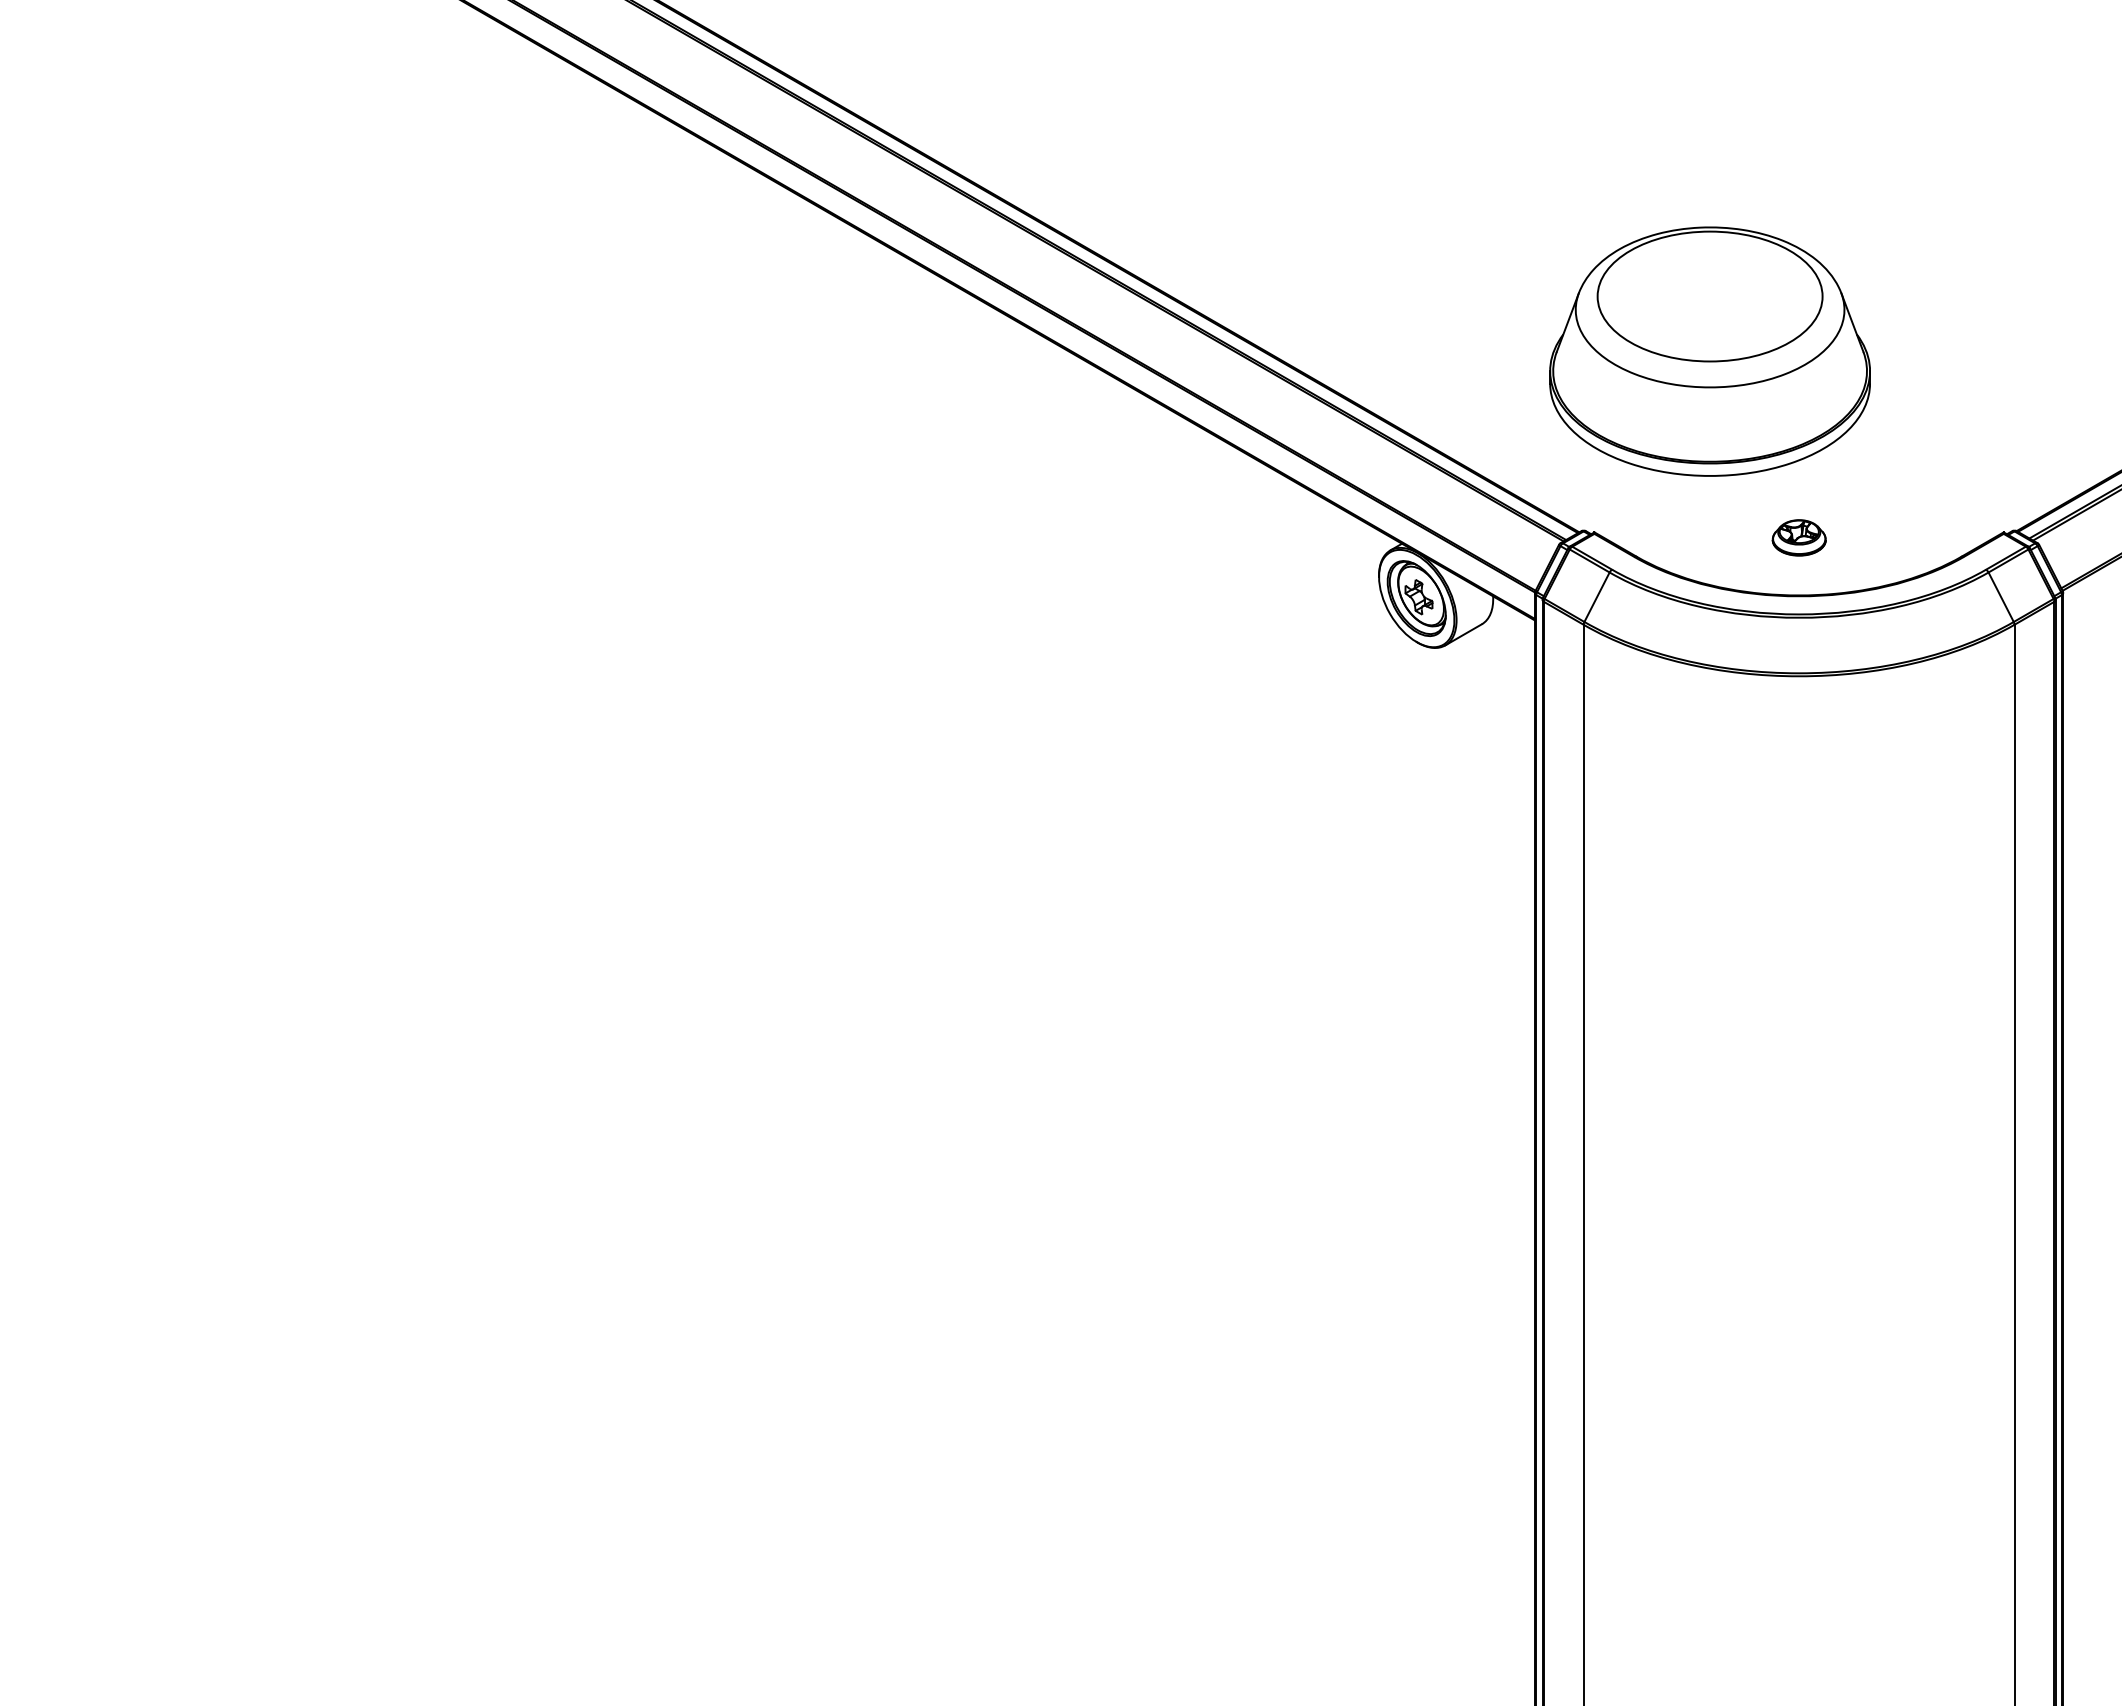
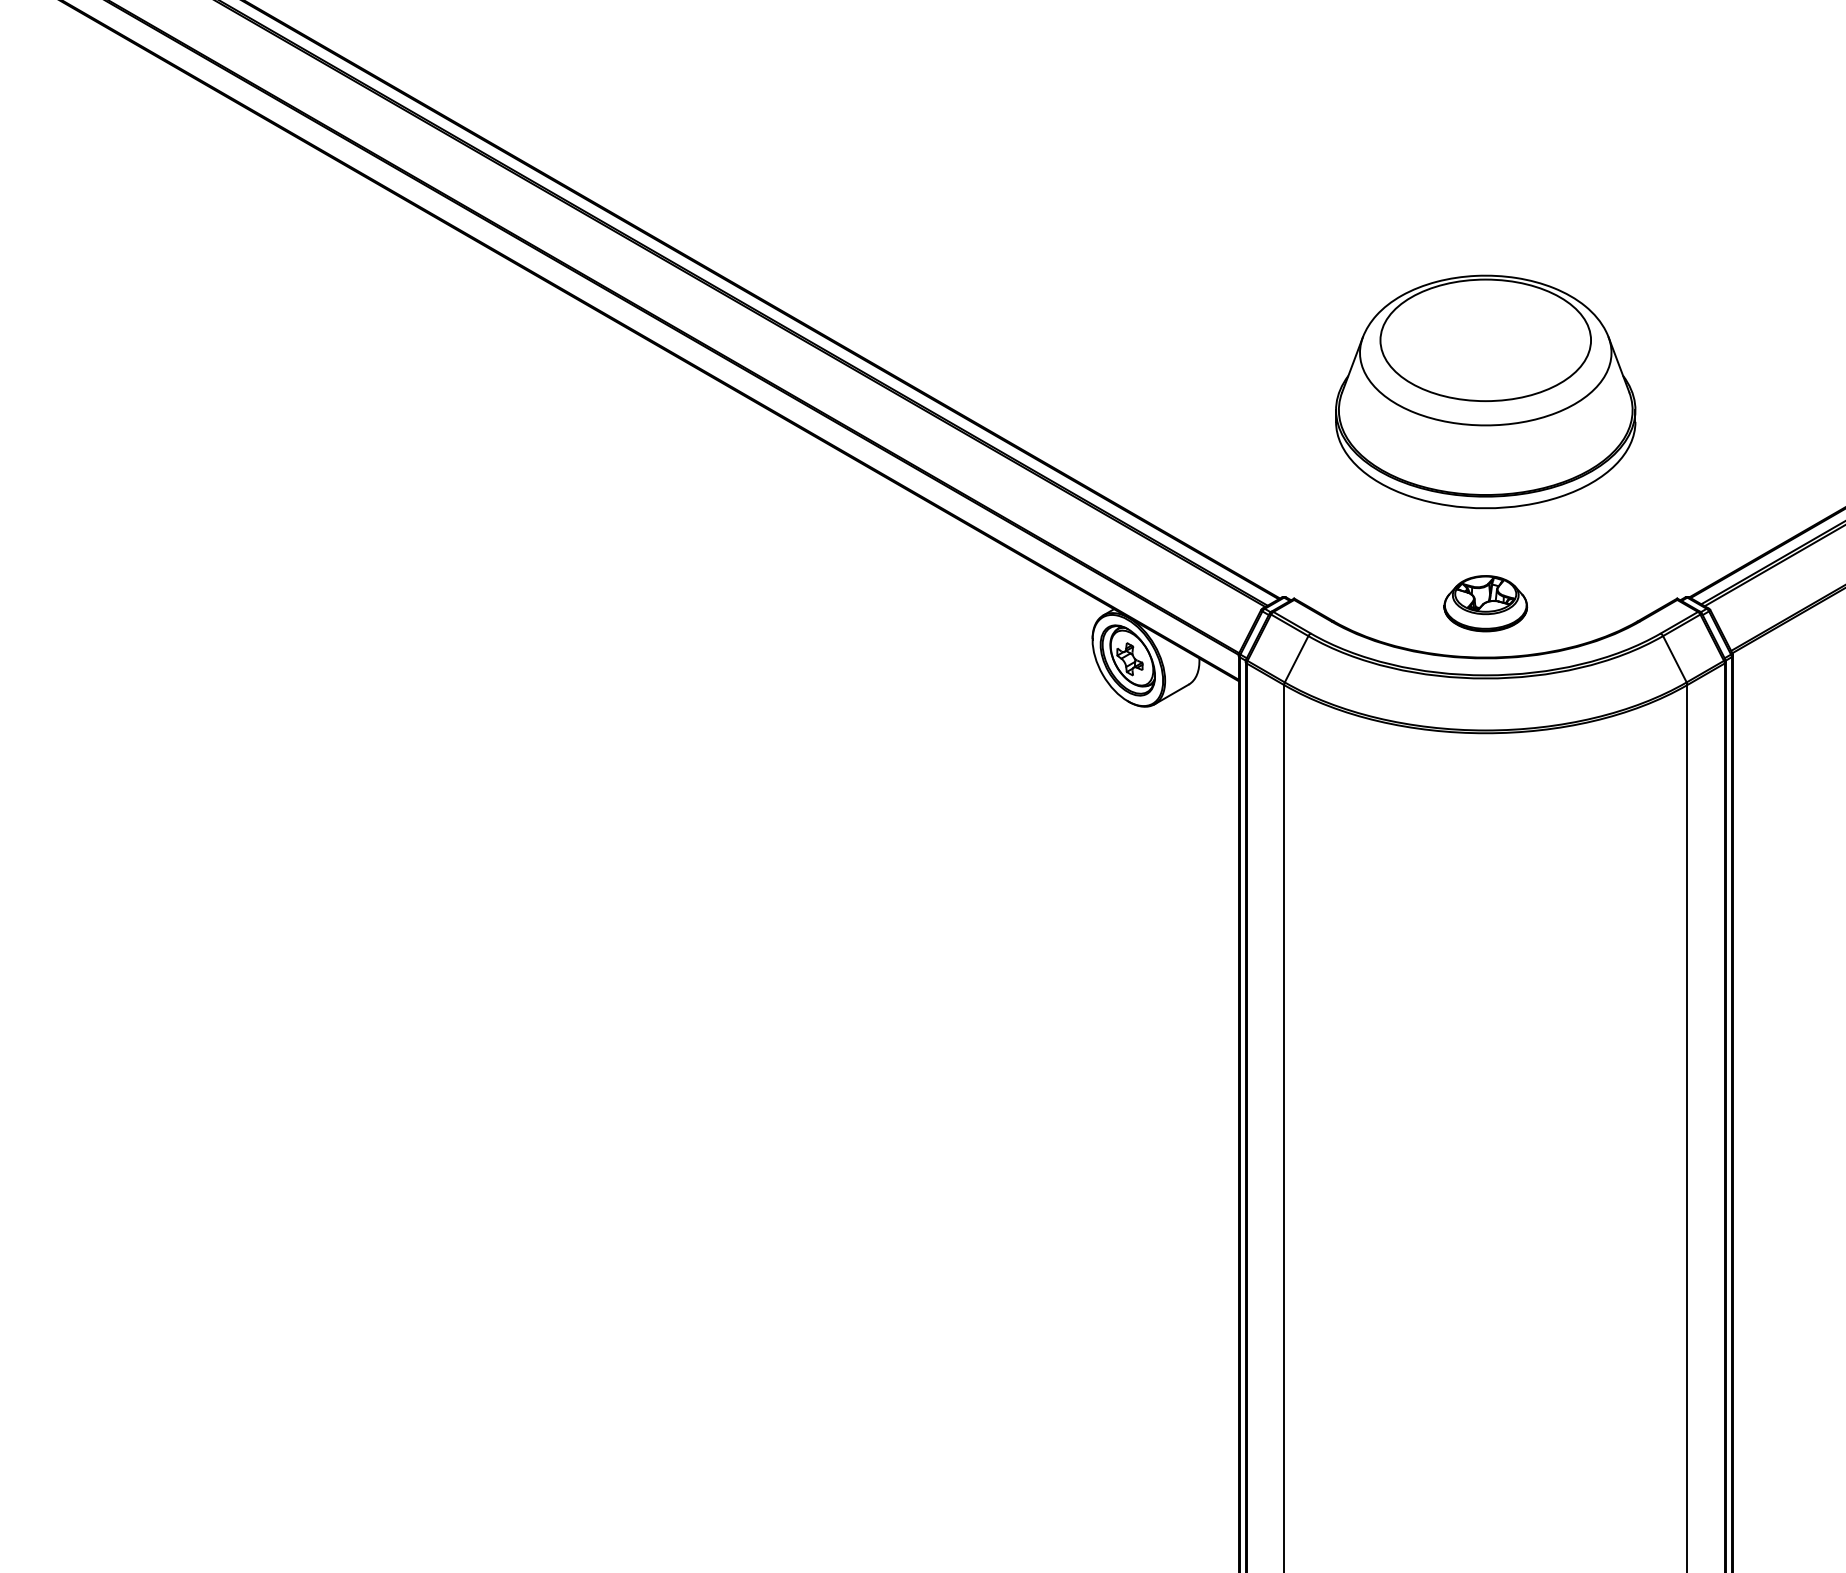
part: (1709, 351) -> (1485, 391), moved
part: (1799, 537) -> (1486, 603), size x1.67

